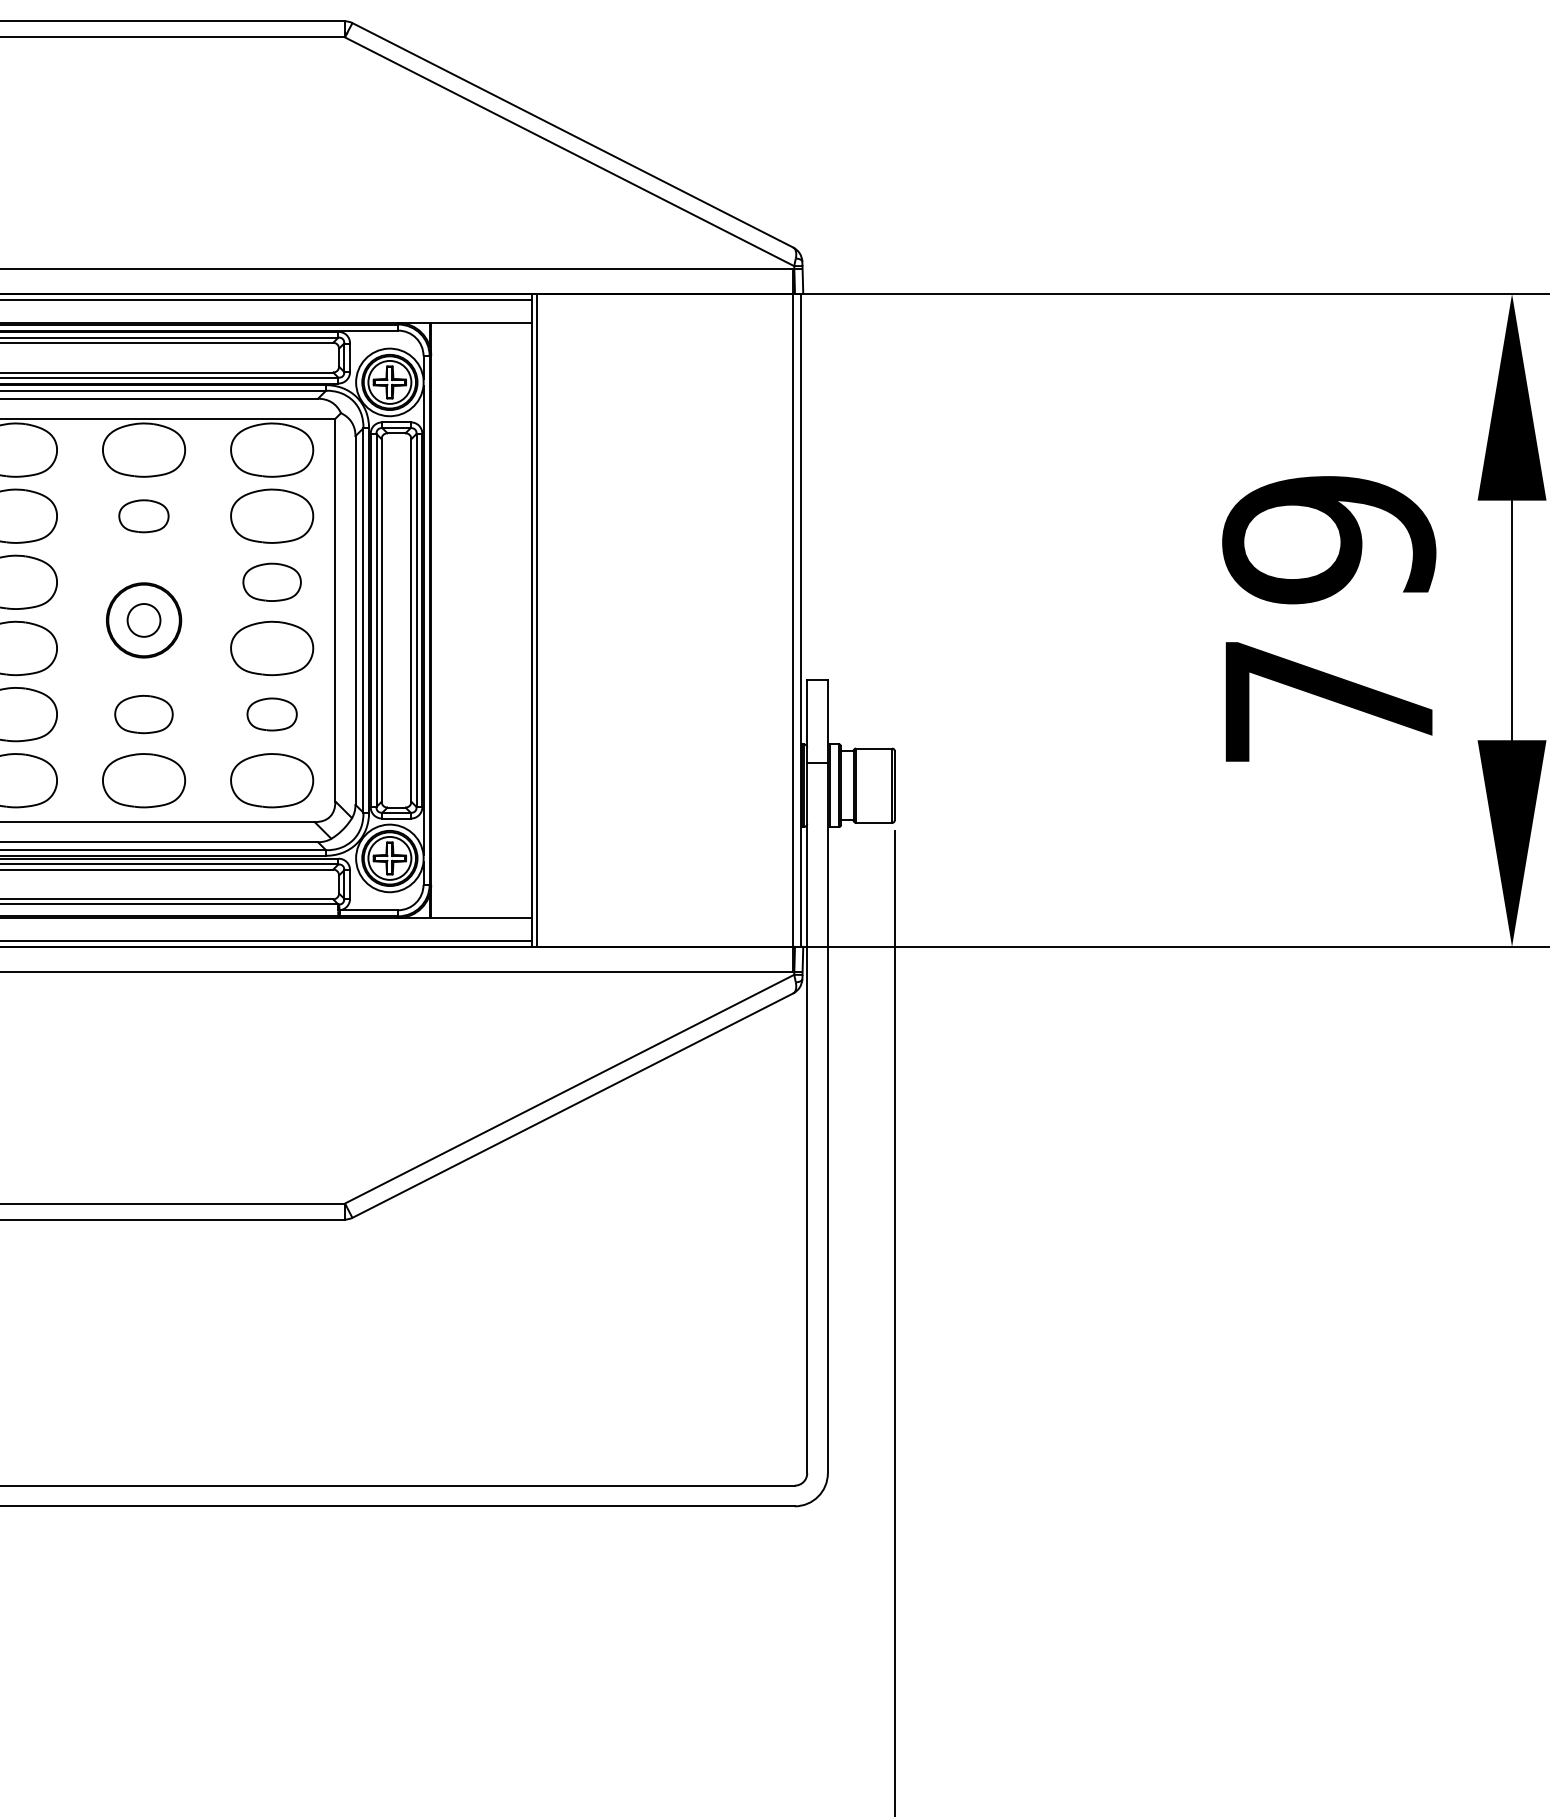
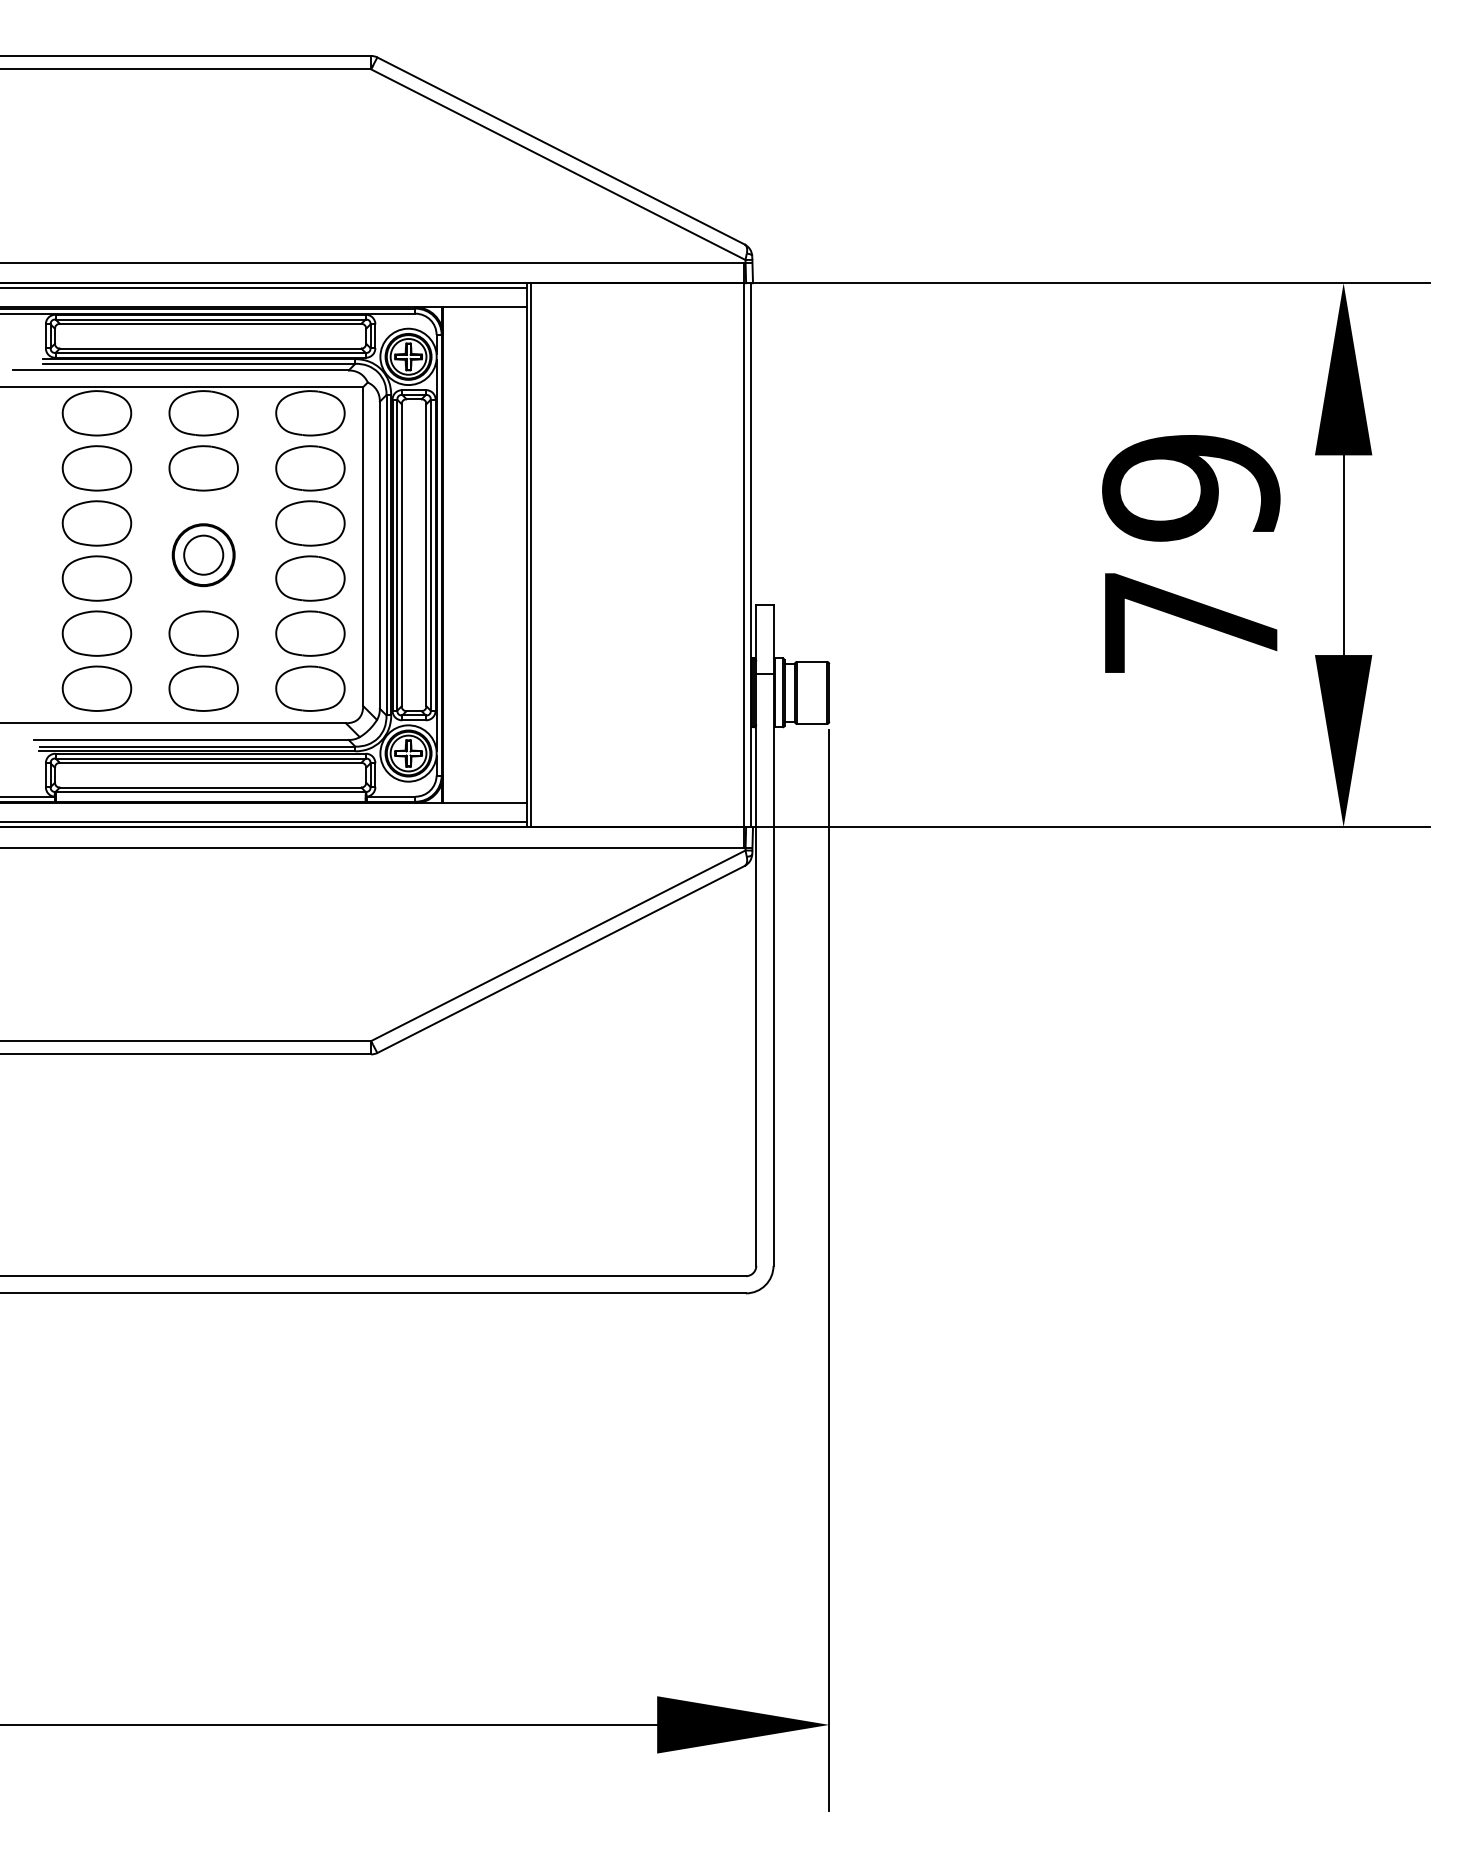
part: (143, 516) -> (203, 468), size x1.67
part: (272, 582) -> (310, 523), size x1.43
circle: (143, 619) -> (203, 554), size x1.43
part: (143, 714) -> (203, 633), size x1.43
part: (272, 714) -> (310, 633), size x1.67

